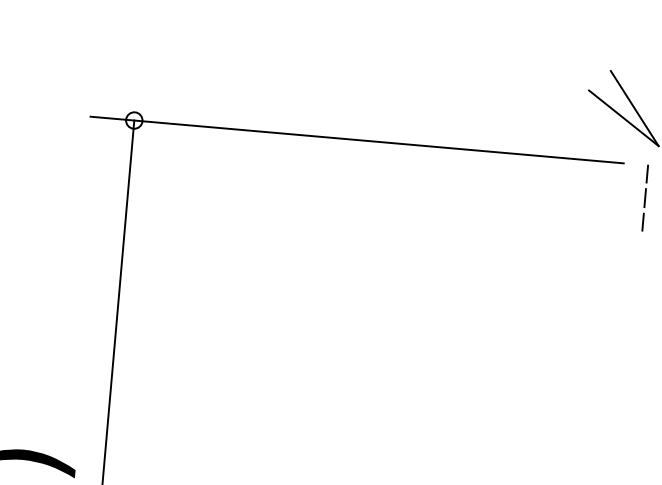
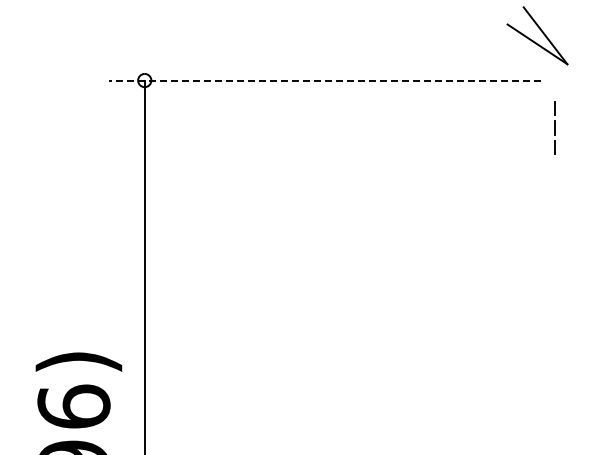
line: (356, 139) -> (324, 80), solid -> dashed
line: (644, 197) -> (554, 127), moved

